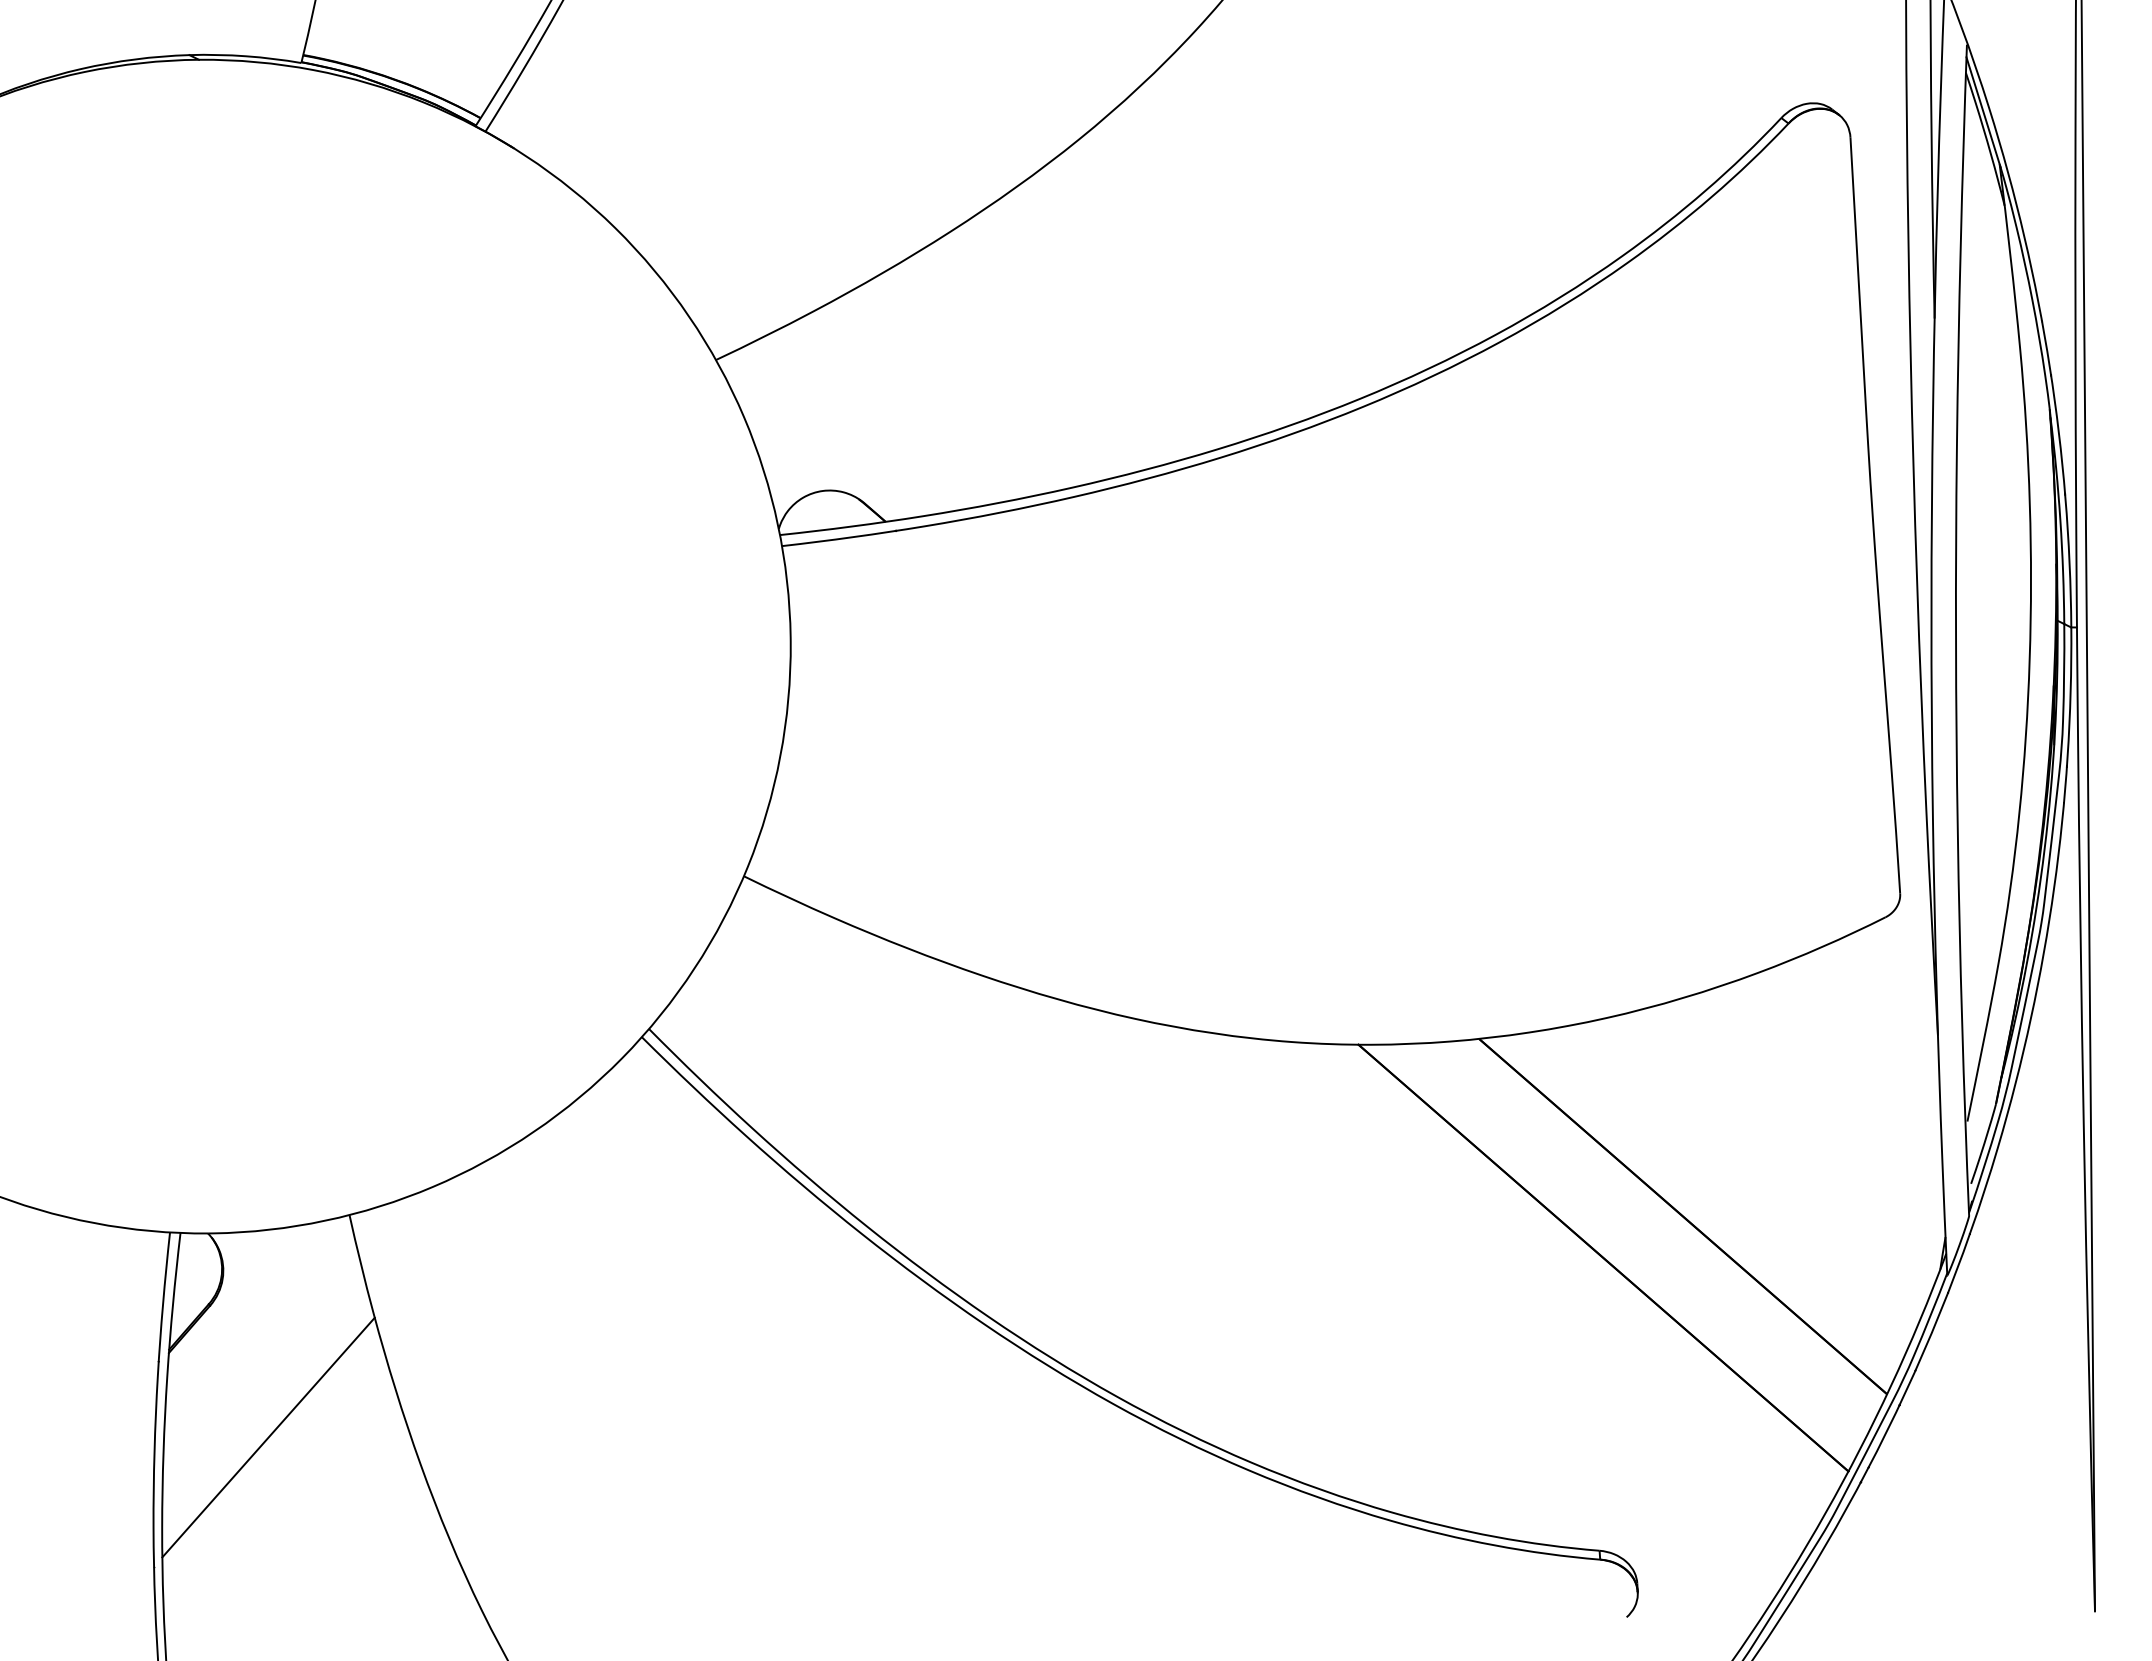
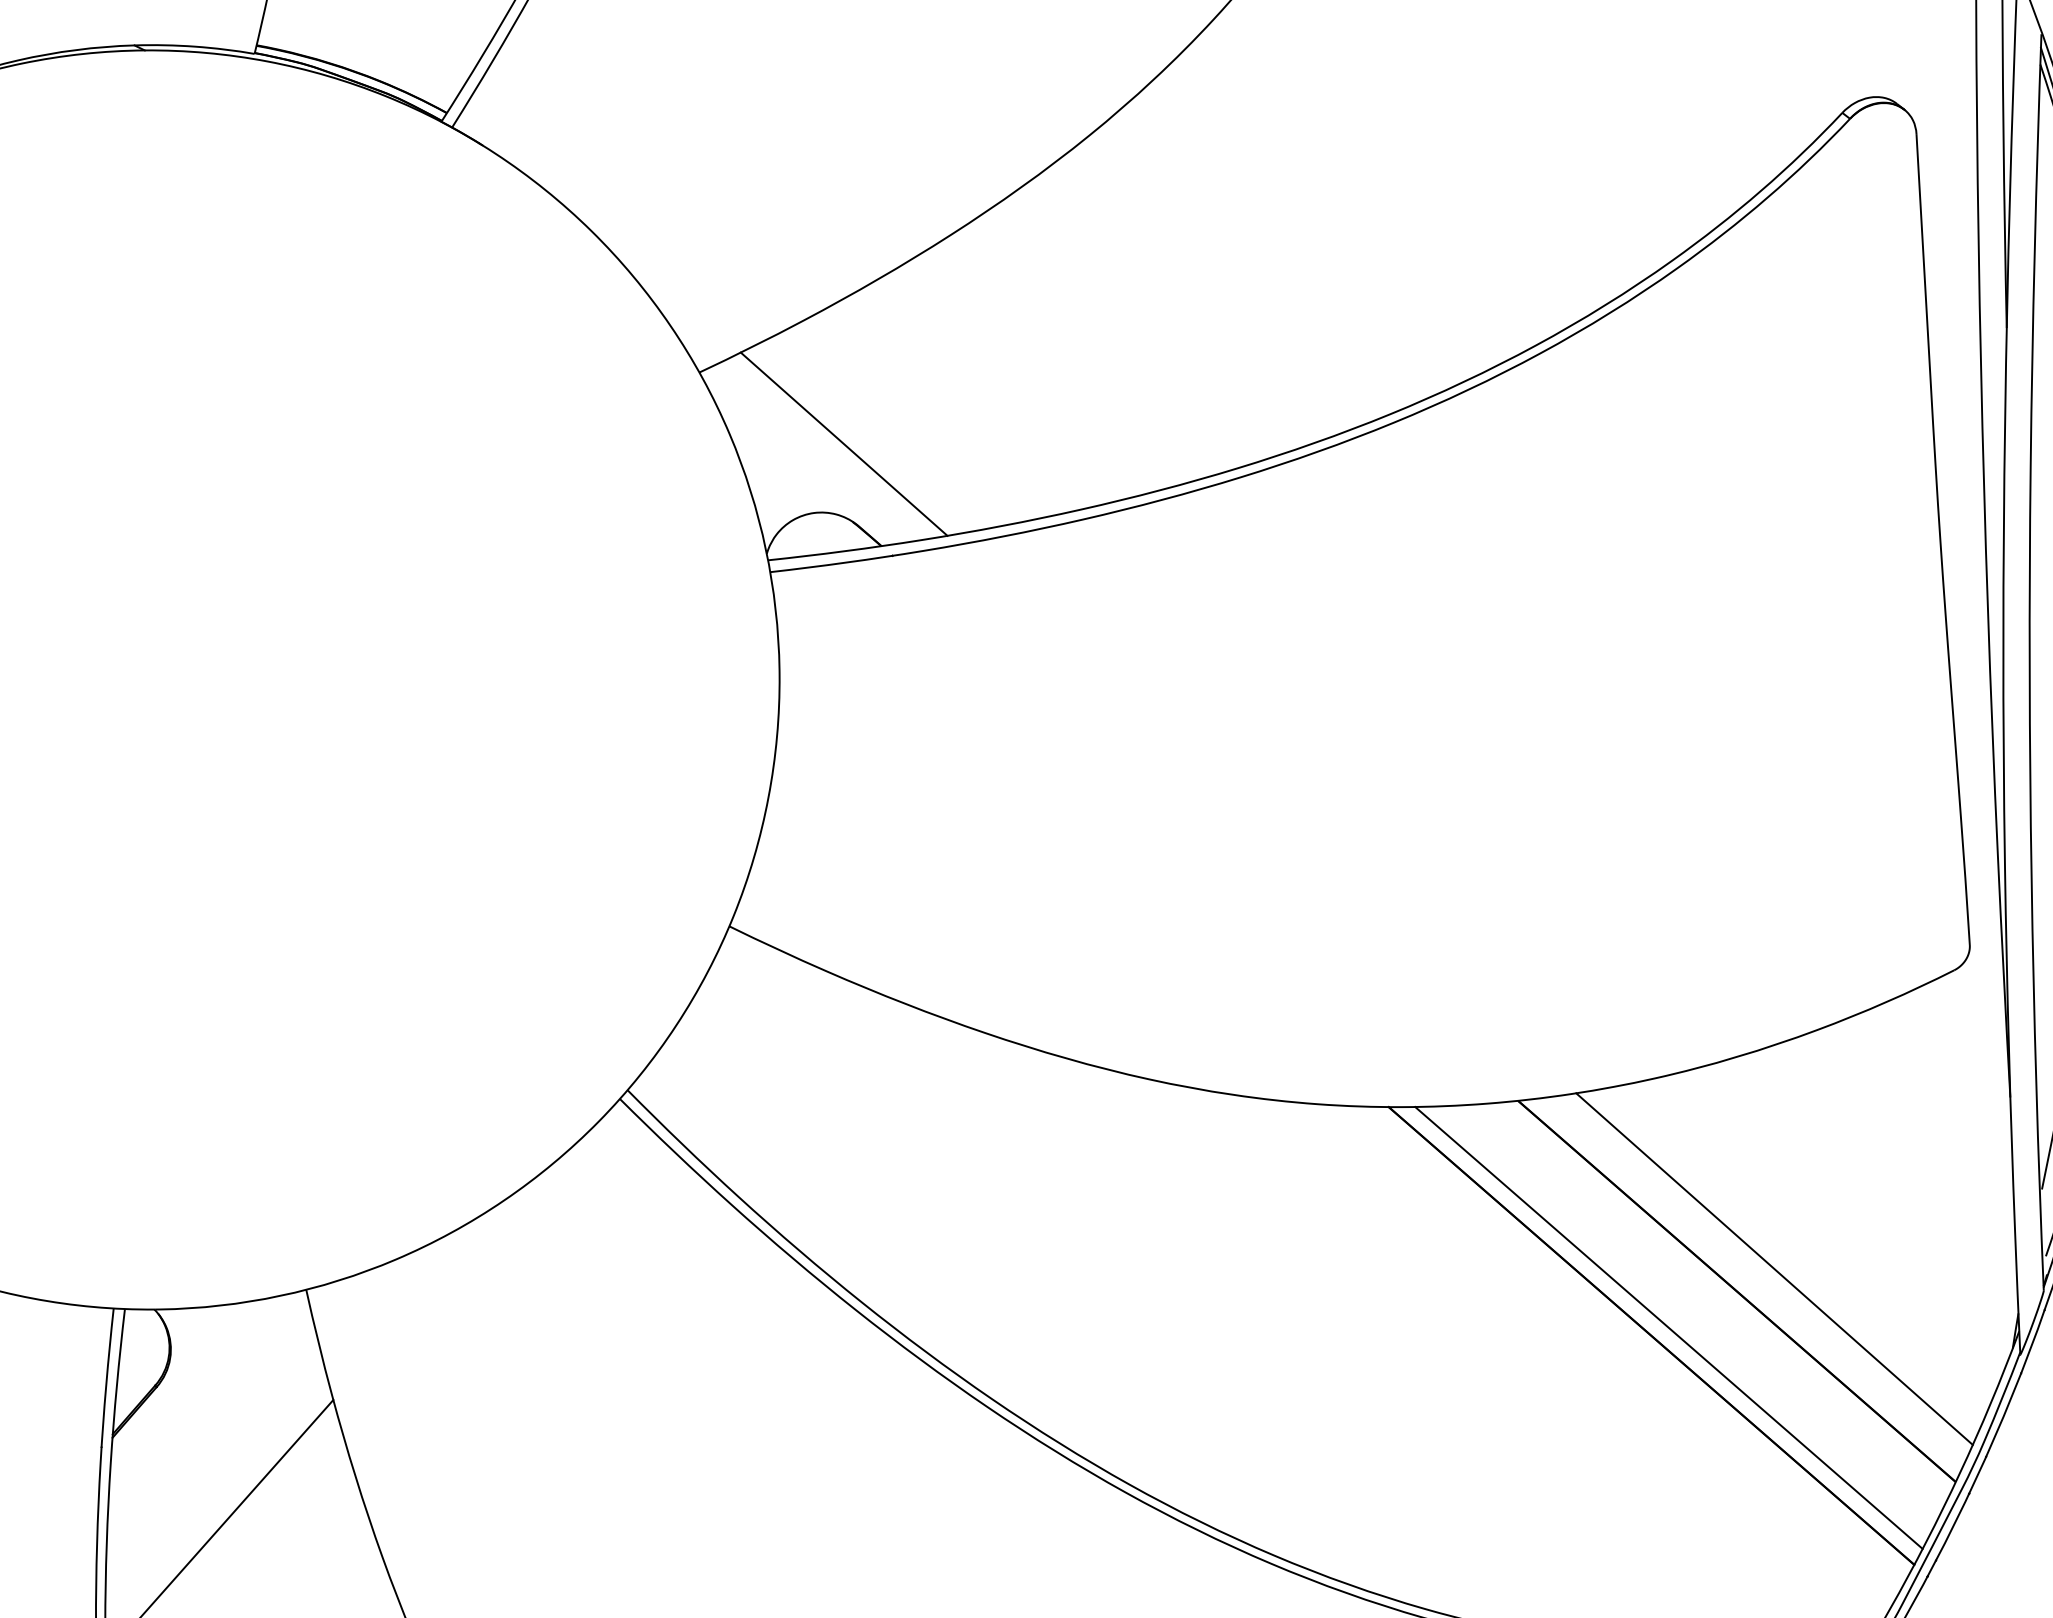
line: (850, 426) -> (843, 443), added
line: (1718, 1195) -> (1774, 1268), added
line: (1619, 1250) -> (1668, 1327), added

